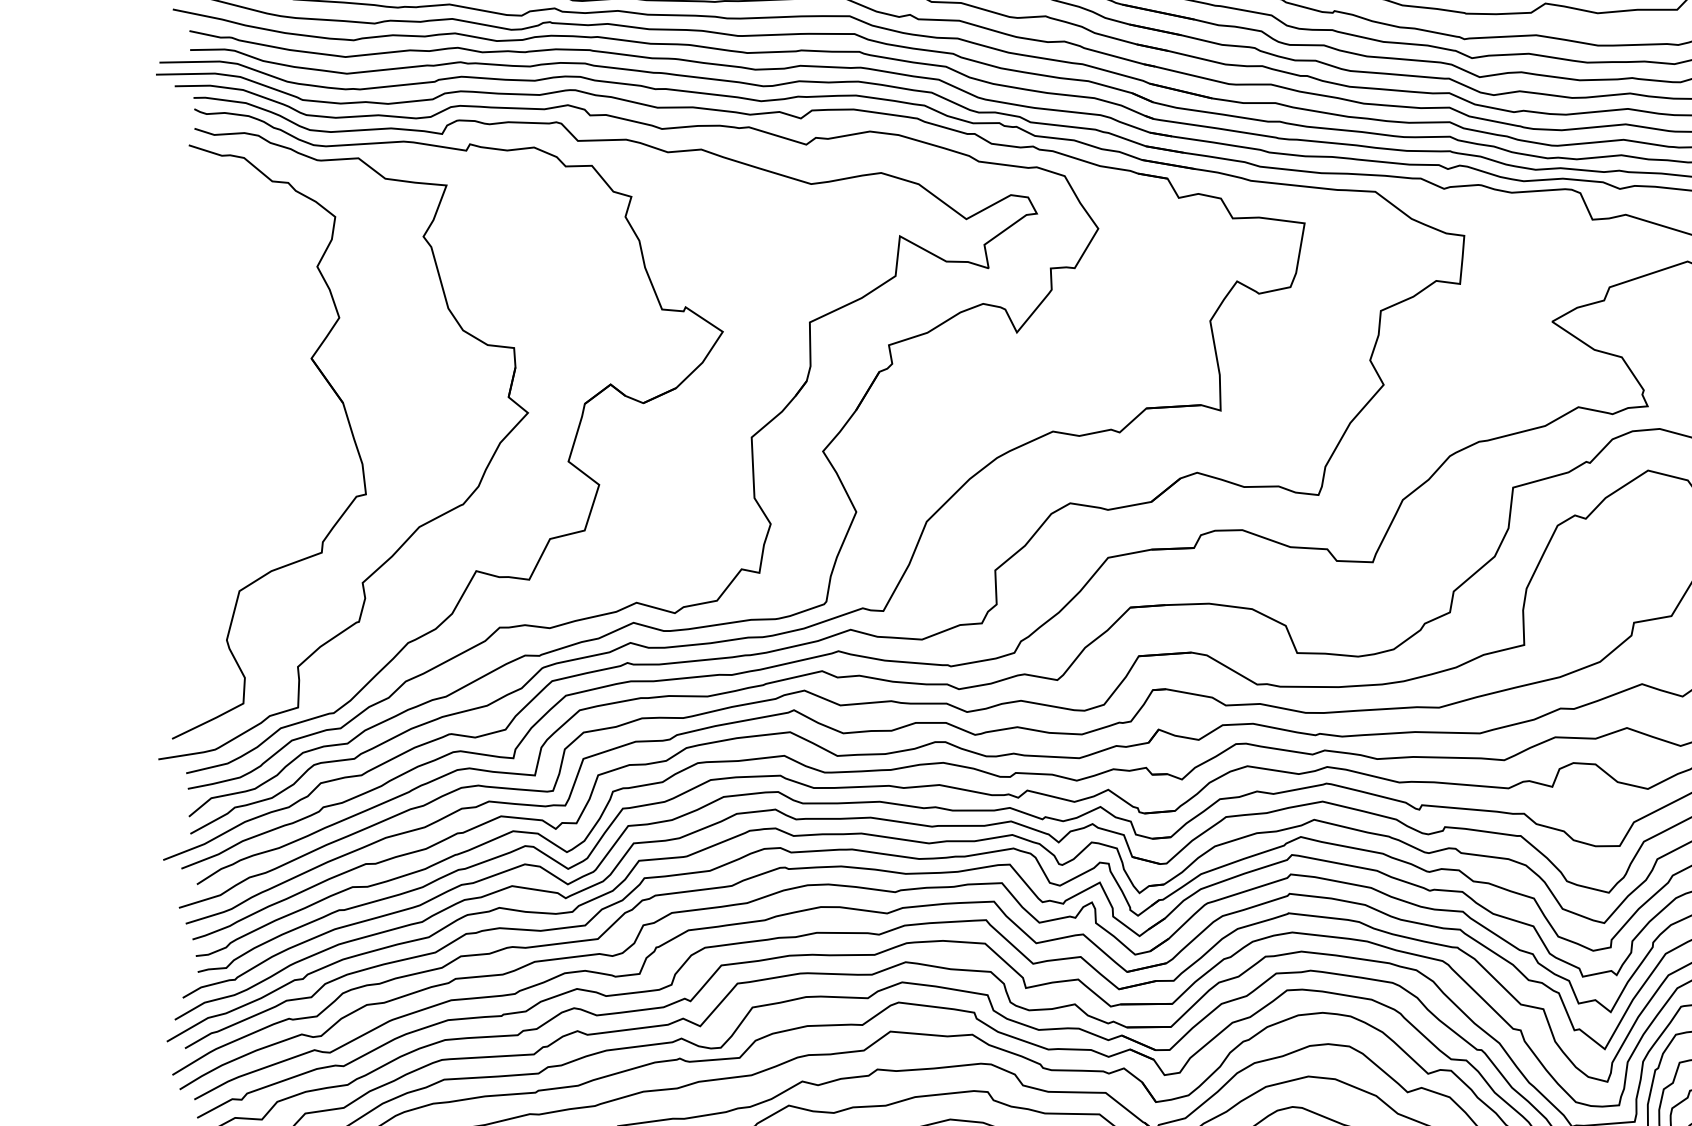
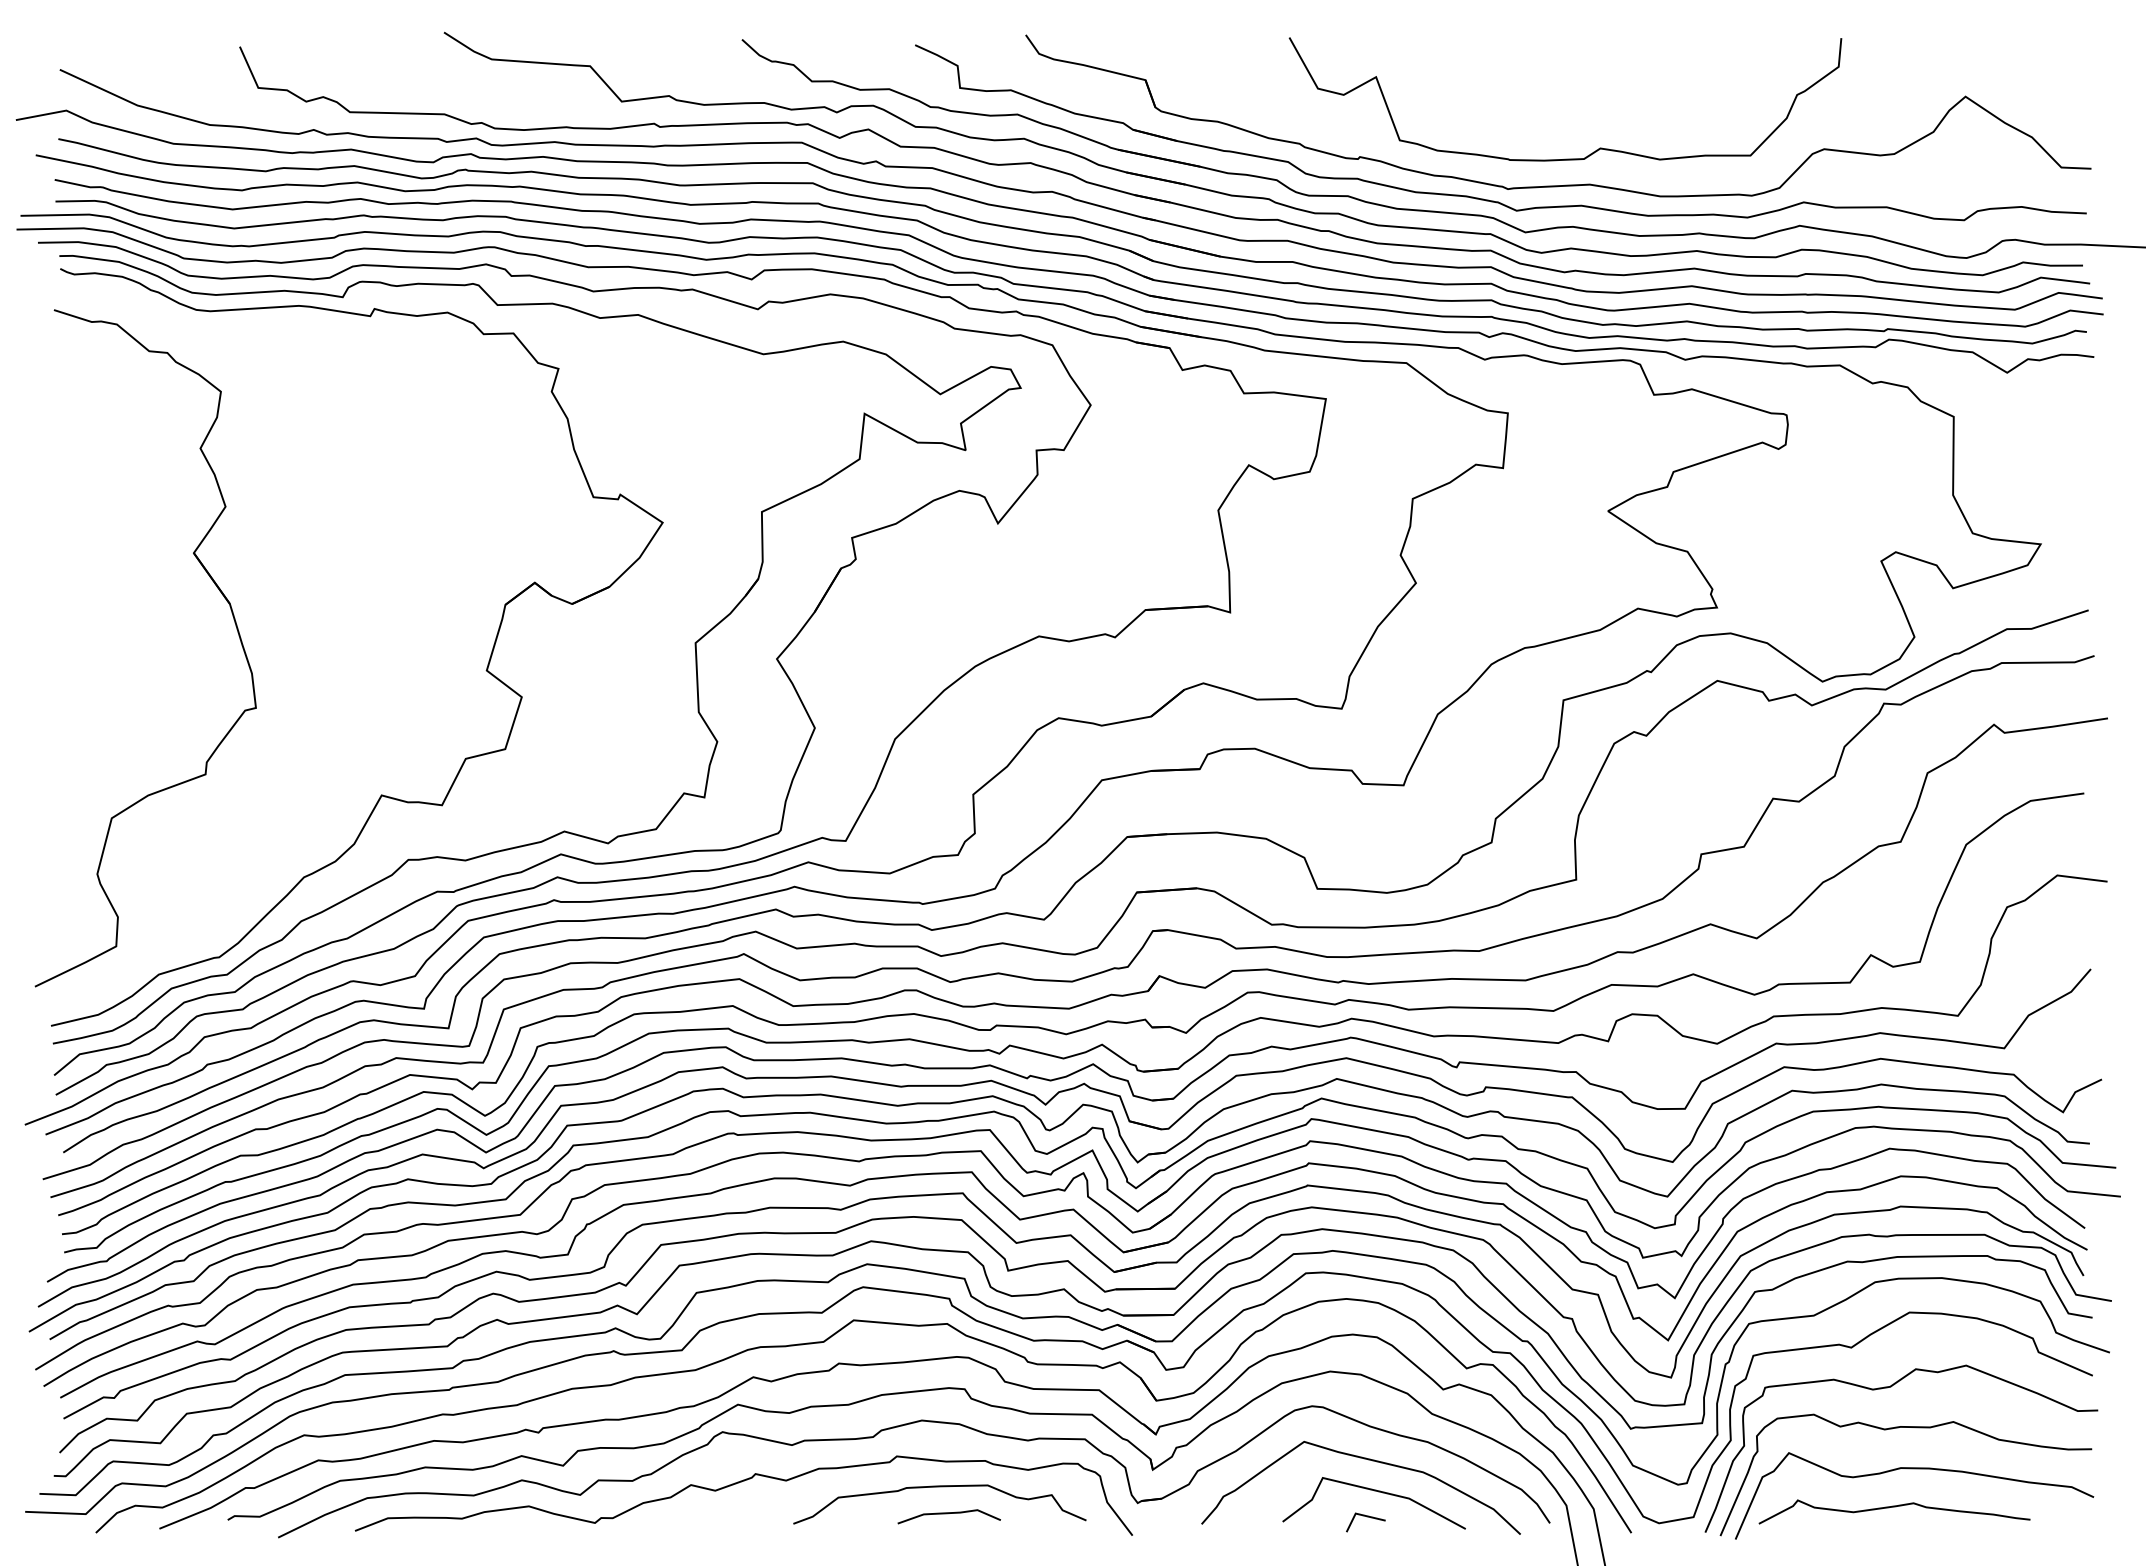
part: (419, 525) -> (317, 743), removed

